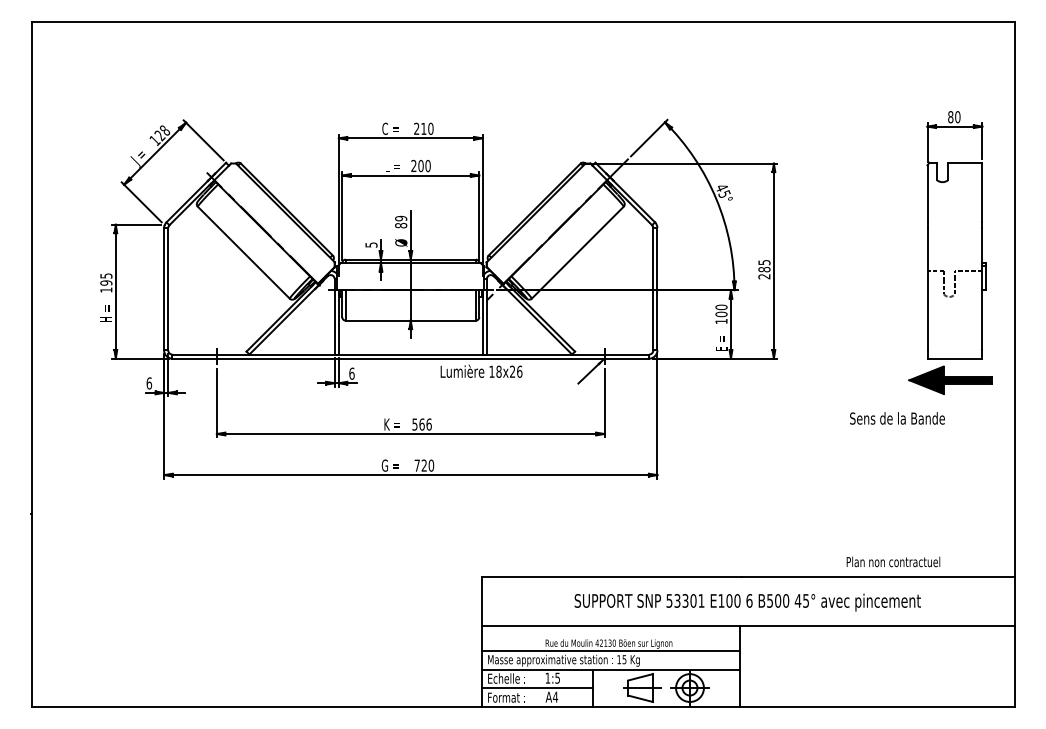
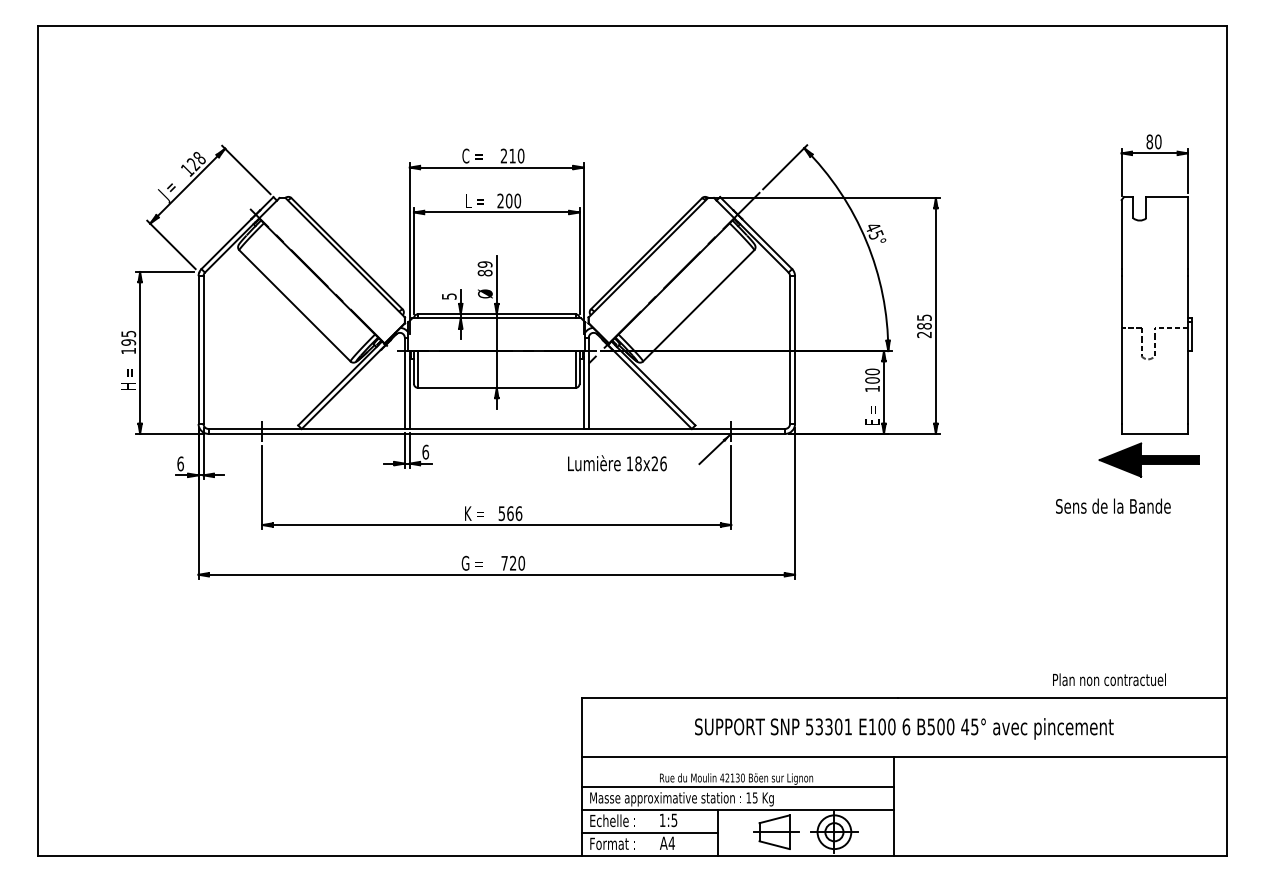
text: (481, 371) -> (617, 463), moved
text: (897, 417) -> (1113, 505), moved
text: (893, 561) -> (1109, 679), moved

